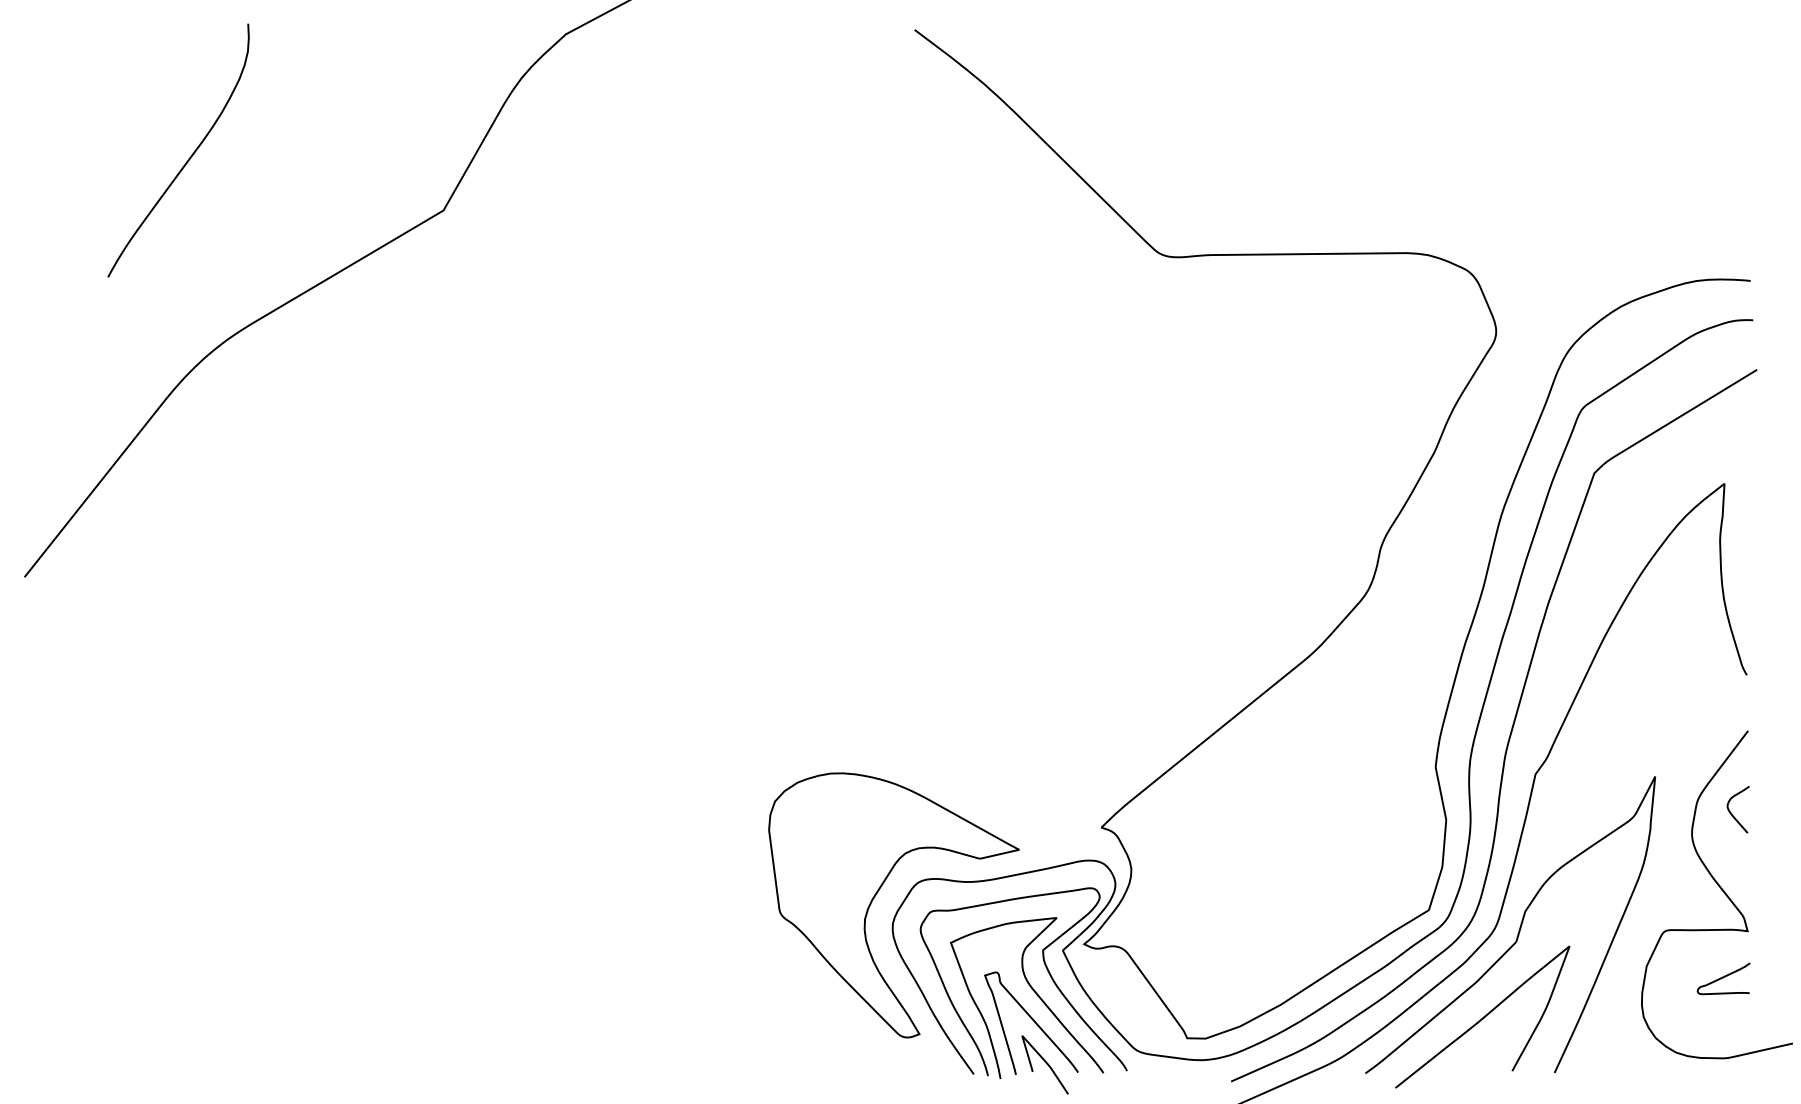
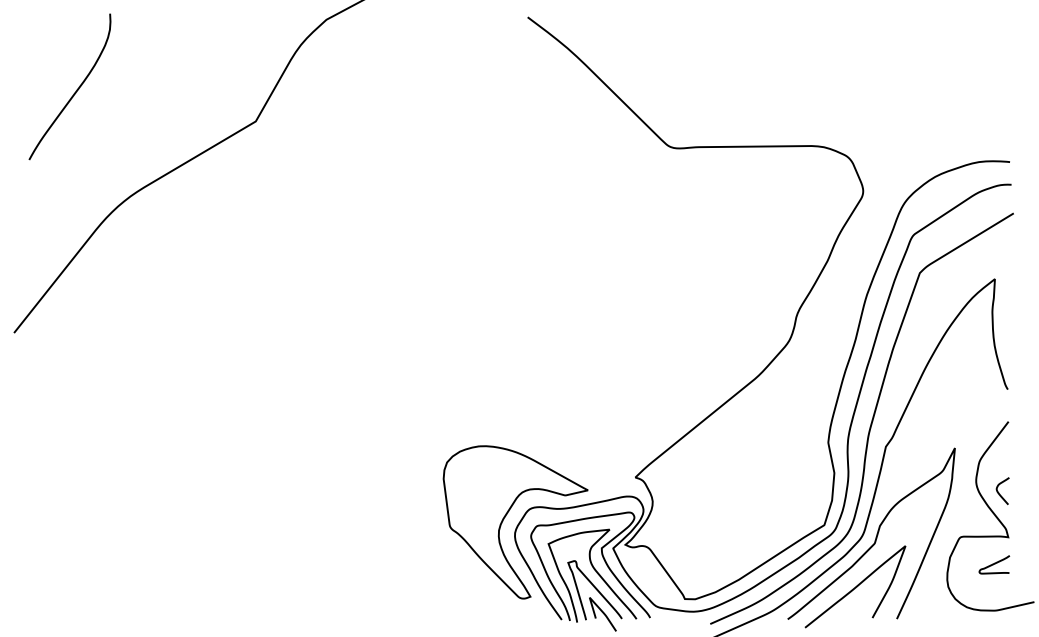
curve: (189, 155) -> (76, 89), moved
curve: (1732, 811) -> (999, 492), moved

